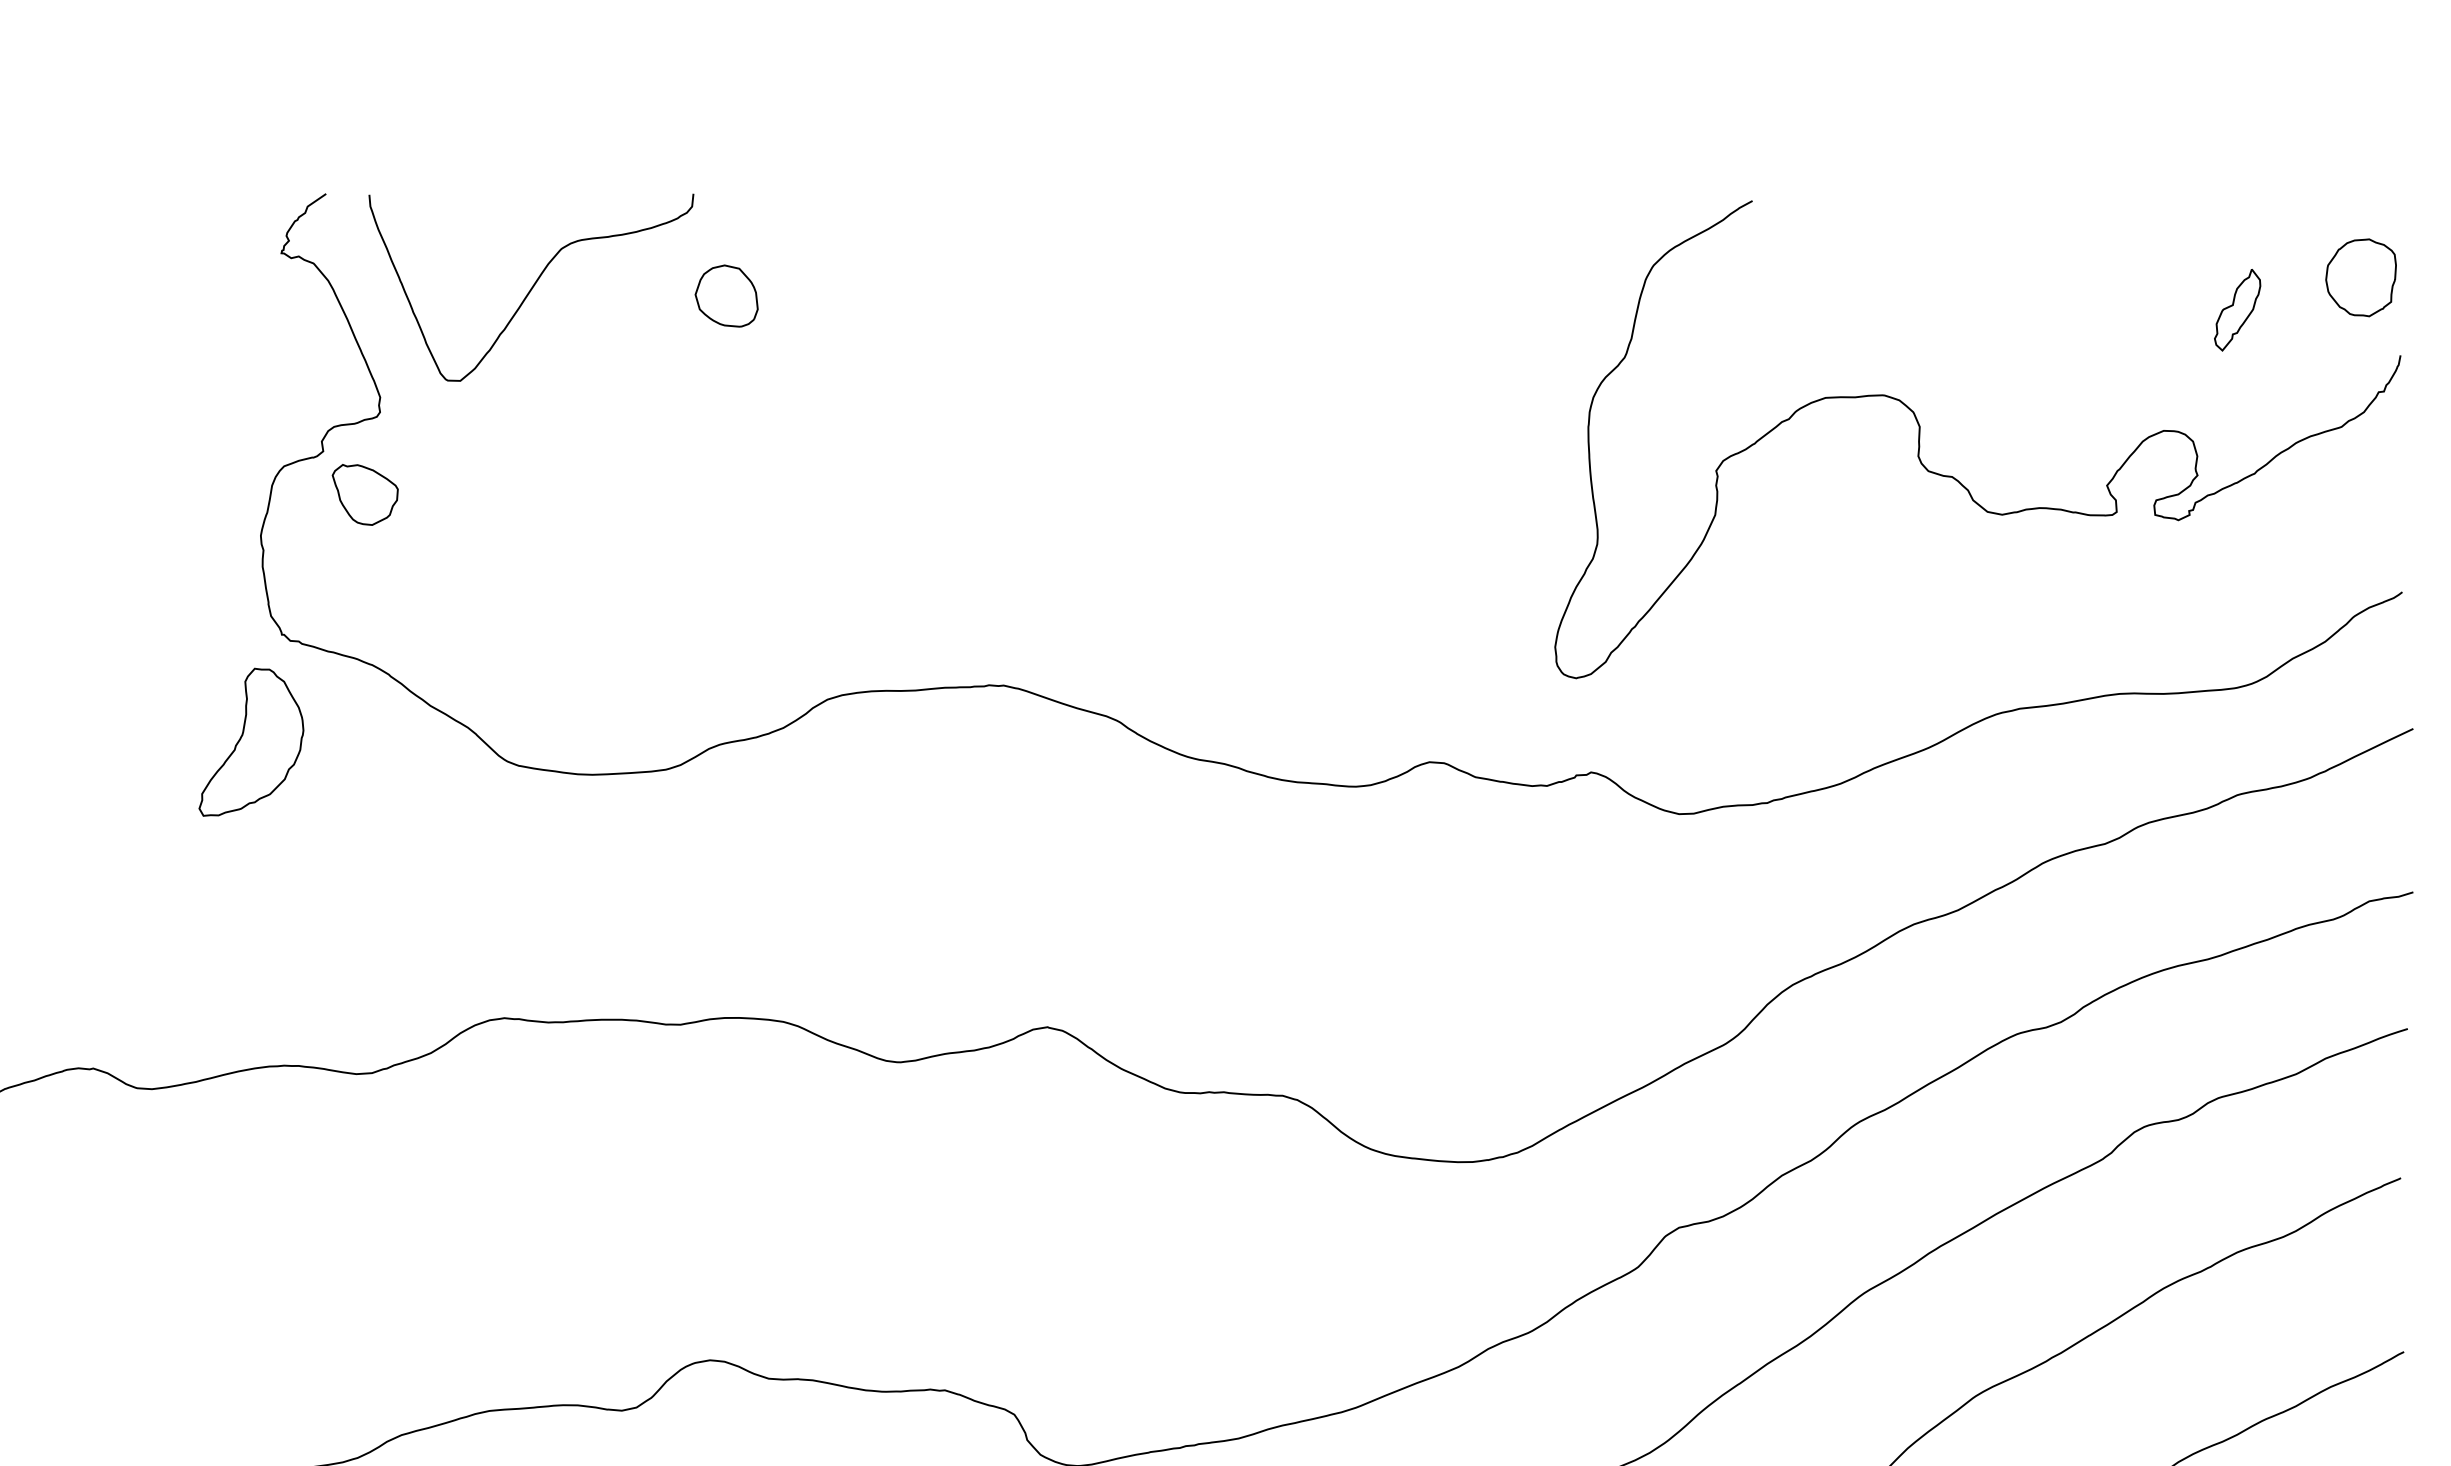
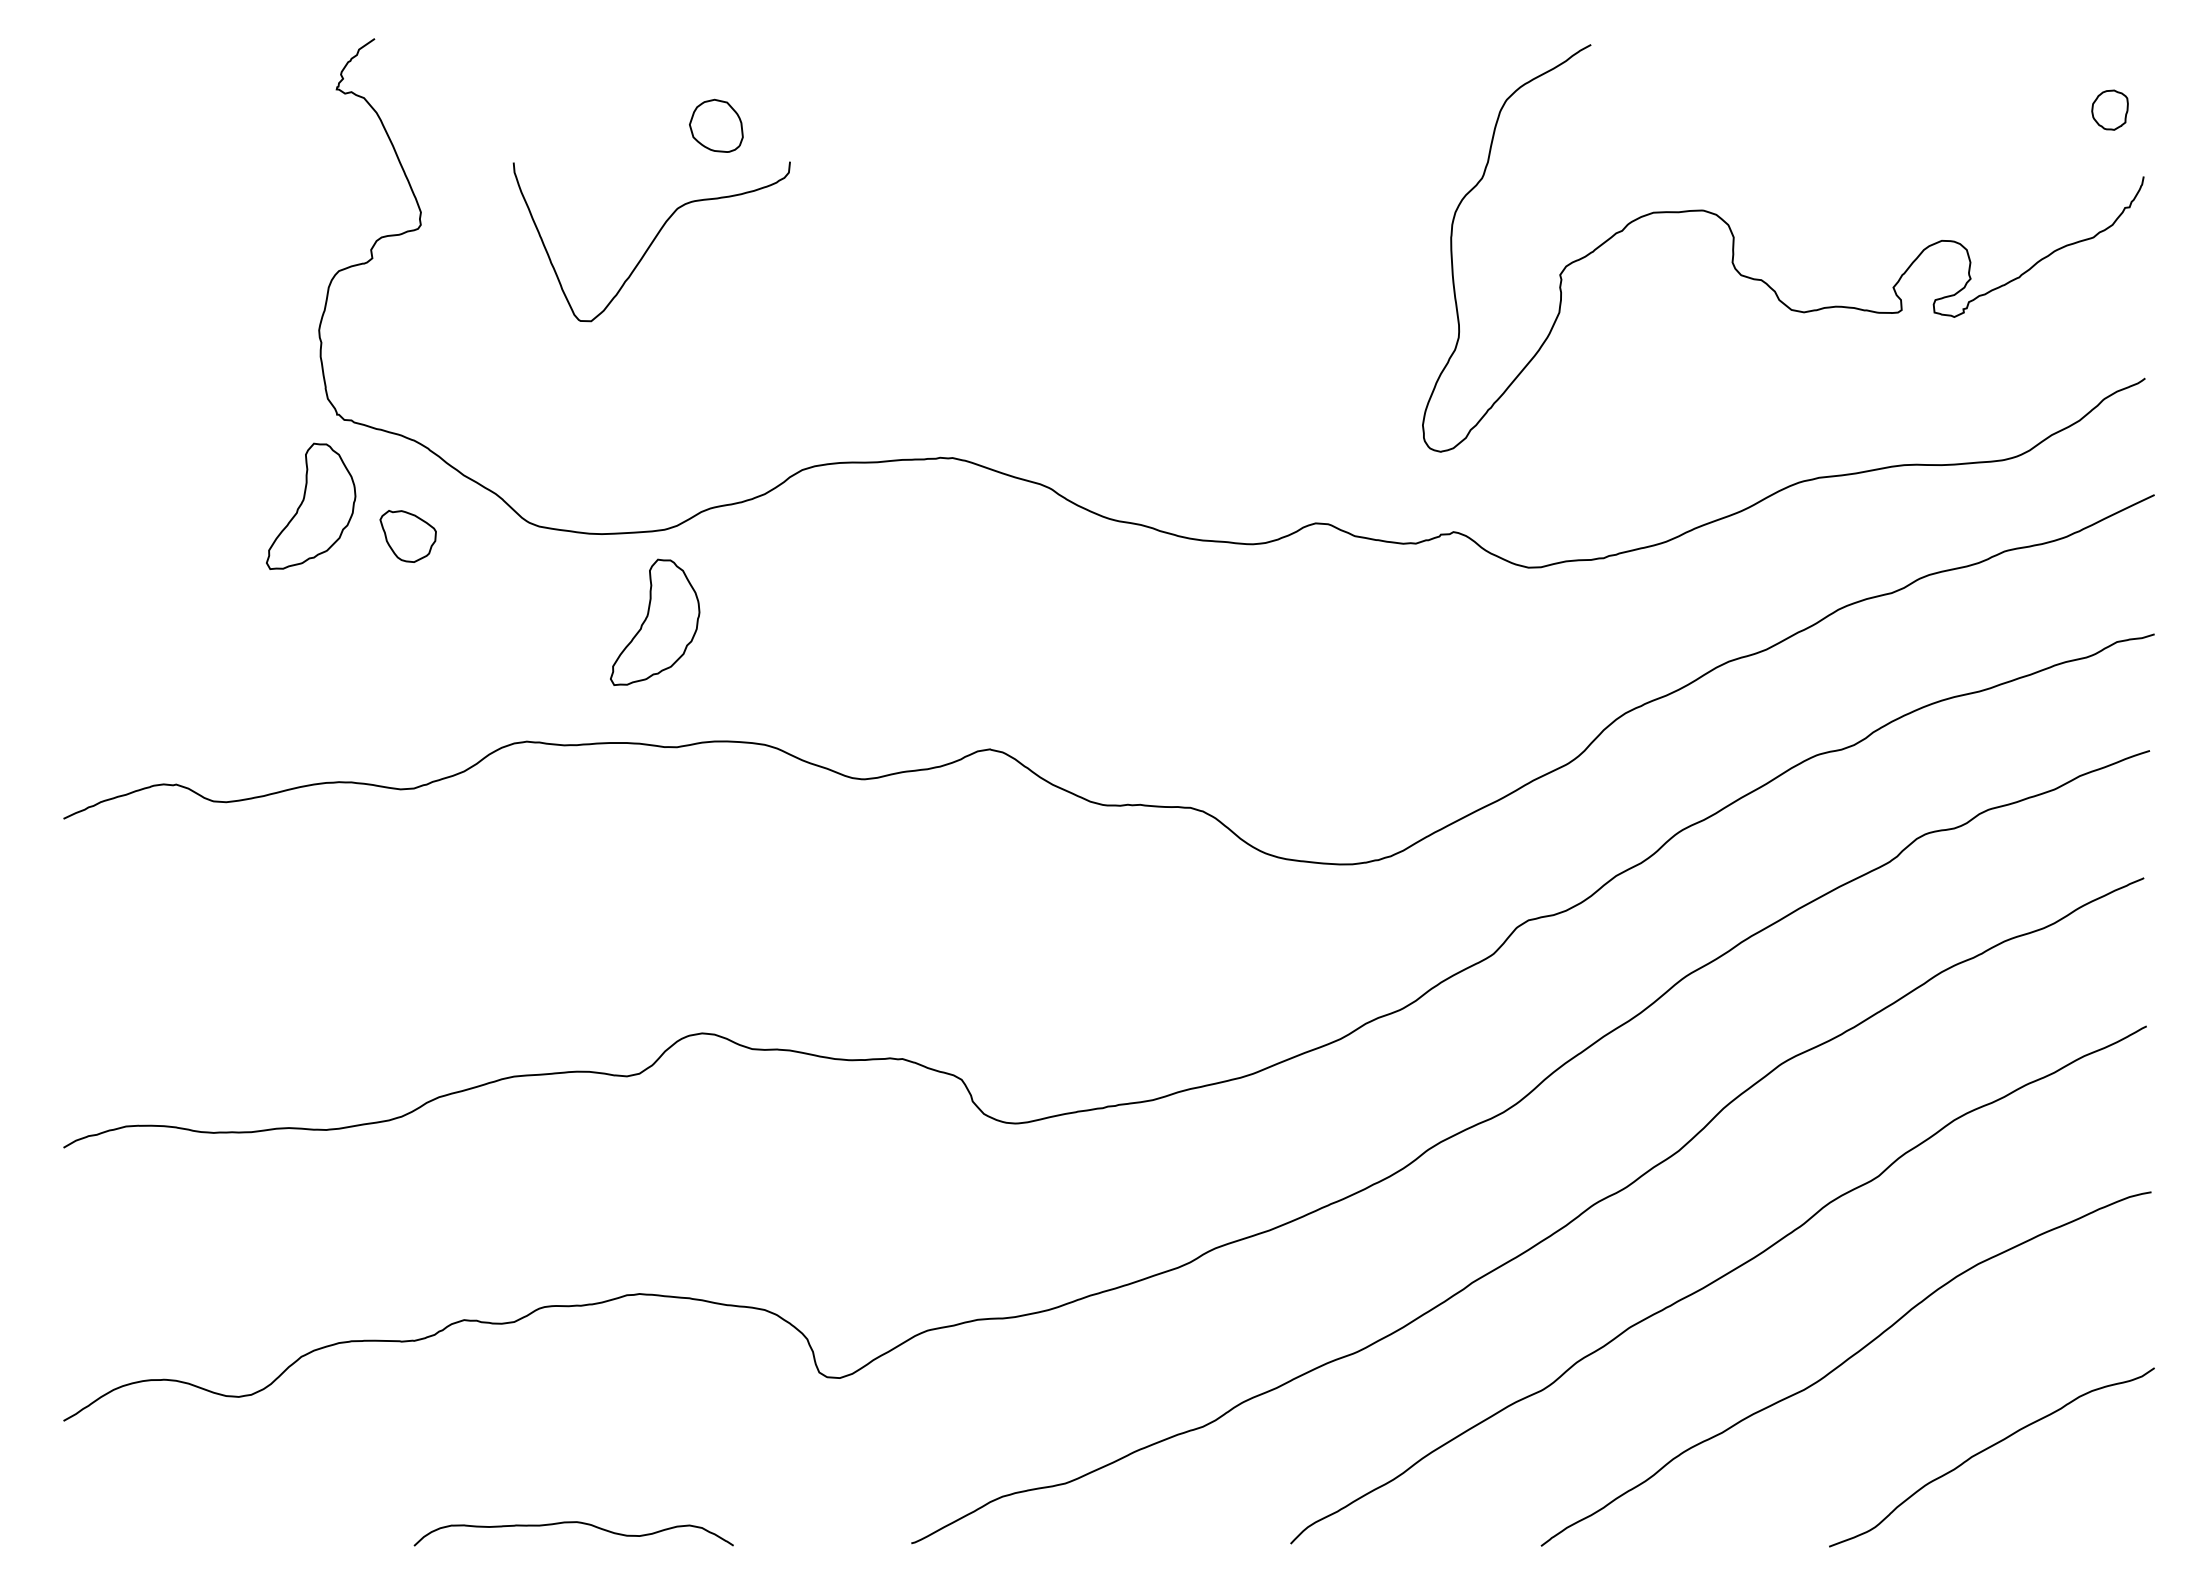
part: (2360, 276) -> (2109, 109), size x0.6
curve: (530, 287) -> (651, 241), moved
part: (2237, 309) -> (2004, 137), removed
part: (364, 494) -> (407, 536), moved
part: (655, 877) -> (655, 621), added

